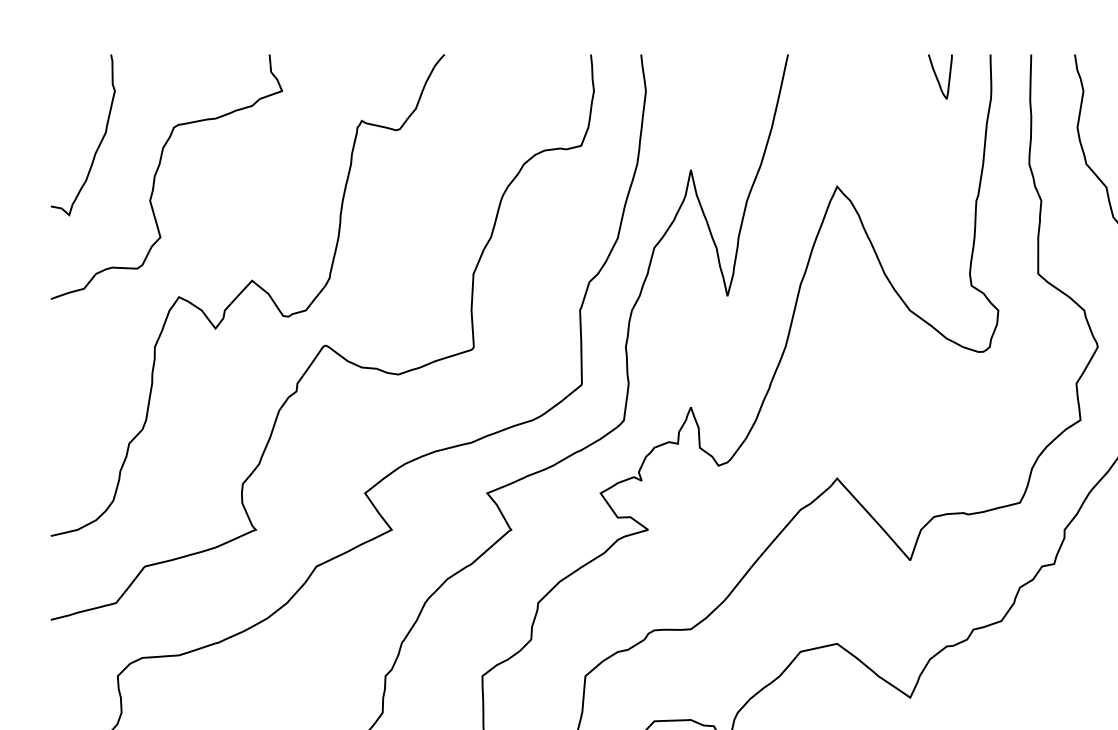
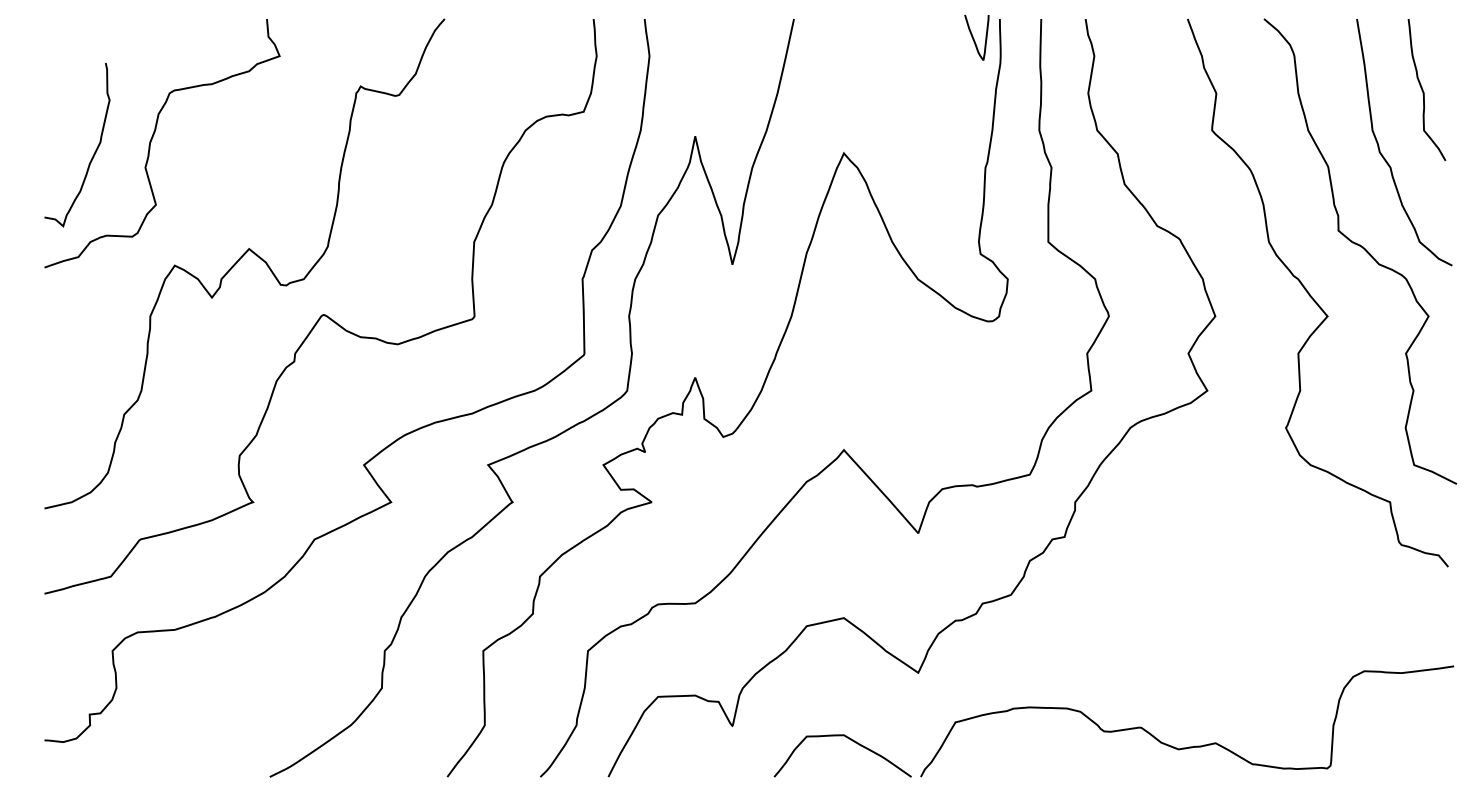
curve: (938, 77) -> (974, 38), moved
curve: (99, 143) -> (93, 153), moved

